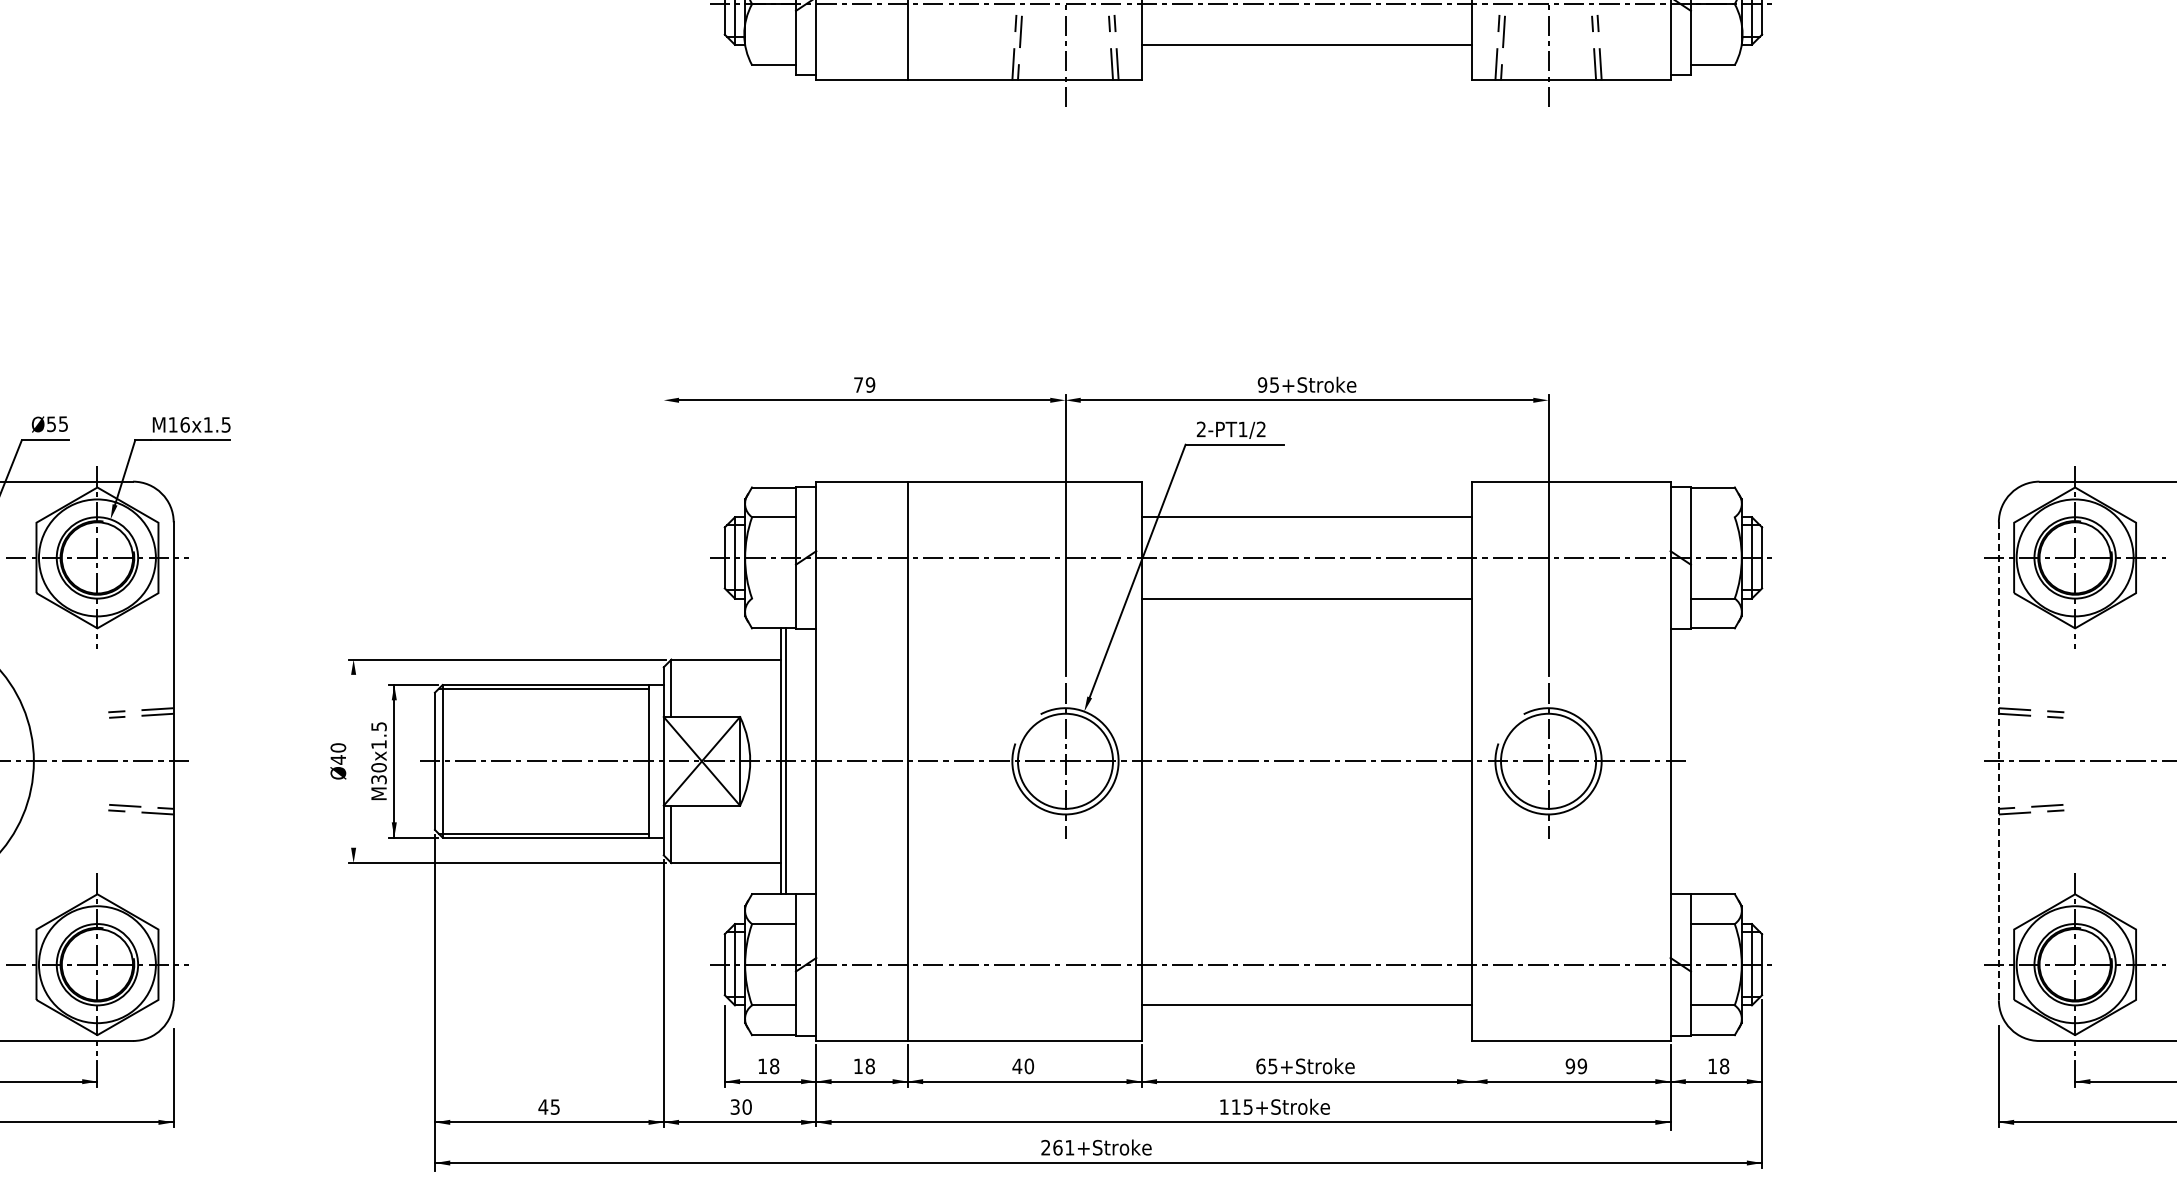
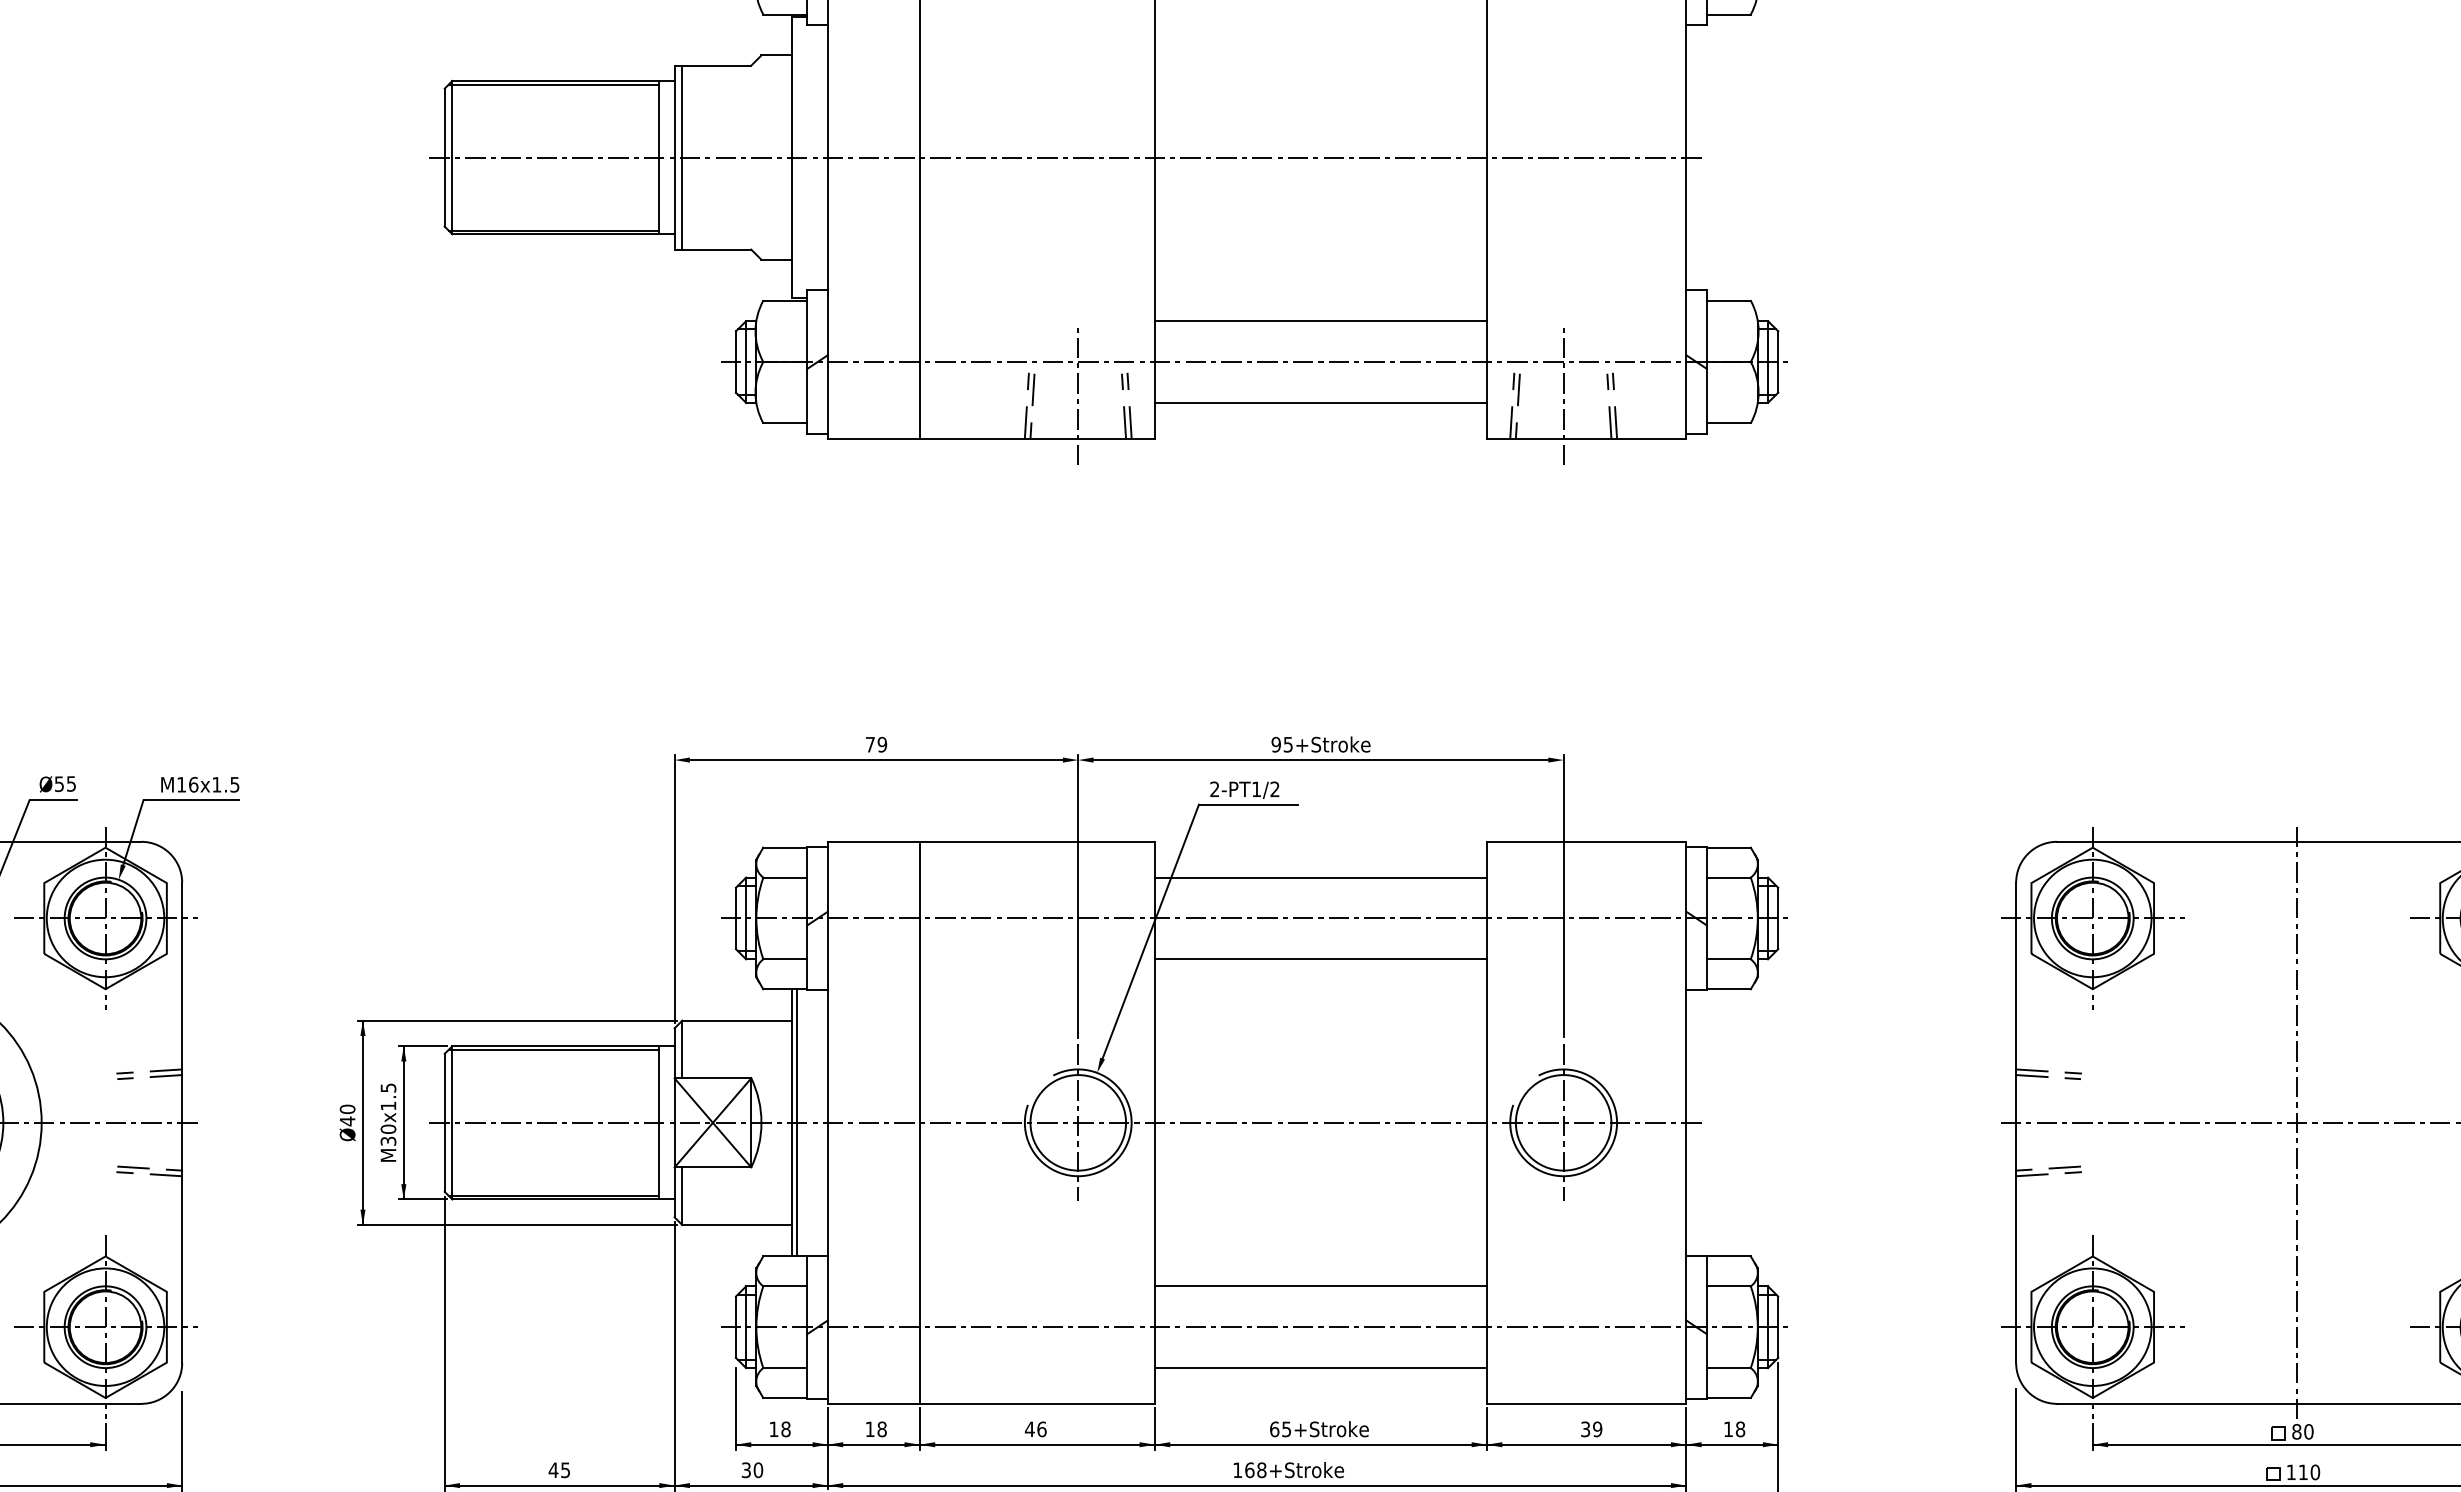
line: (1712, 517) -> (1728, 877), added
line: (663, 528) -> (674, 888), added
line: (774, 598) -> (785, 959), added
line: (353, 760) -> (362, 1122), added
line: (1999, 761) -> (2016, 1123), dashed -> solid
line: (1306, 924) -> (1320, 1286), added
text: (1028, 1065) -> (1041, 1428), 40 -> 46
line: (1472, 1065) -> (1487, 1428), added
text: (1570, 1066) -> (1585, 1429), 99 -> 39
text: (1241, 1107) -> (1255, 1470), 115+Stroke -> 168+Stroke

